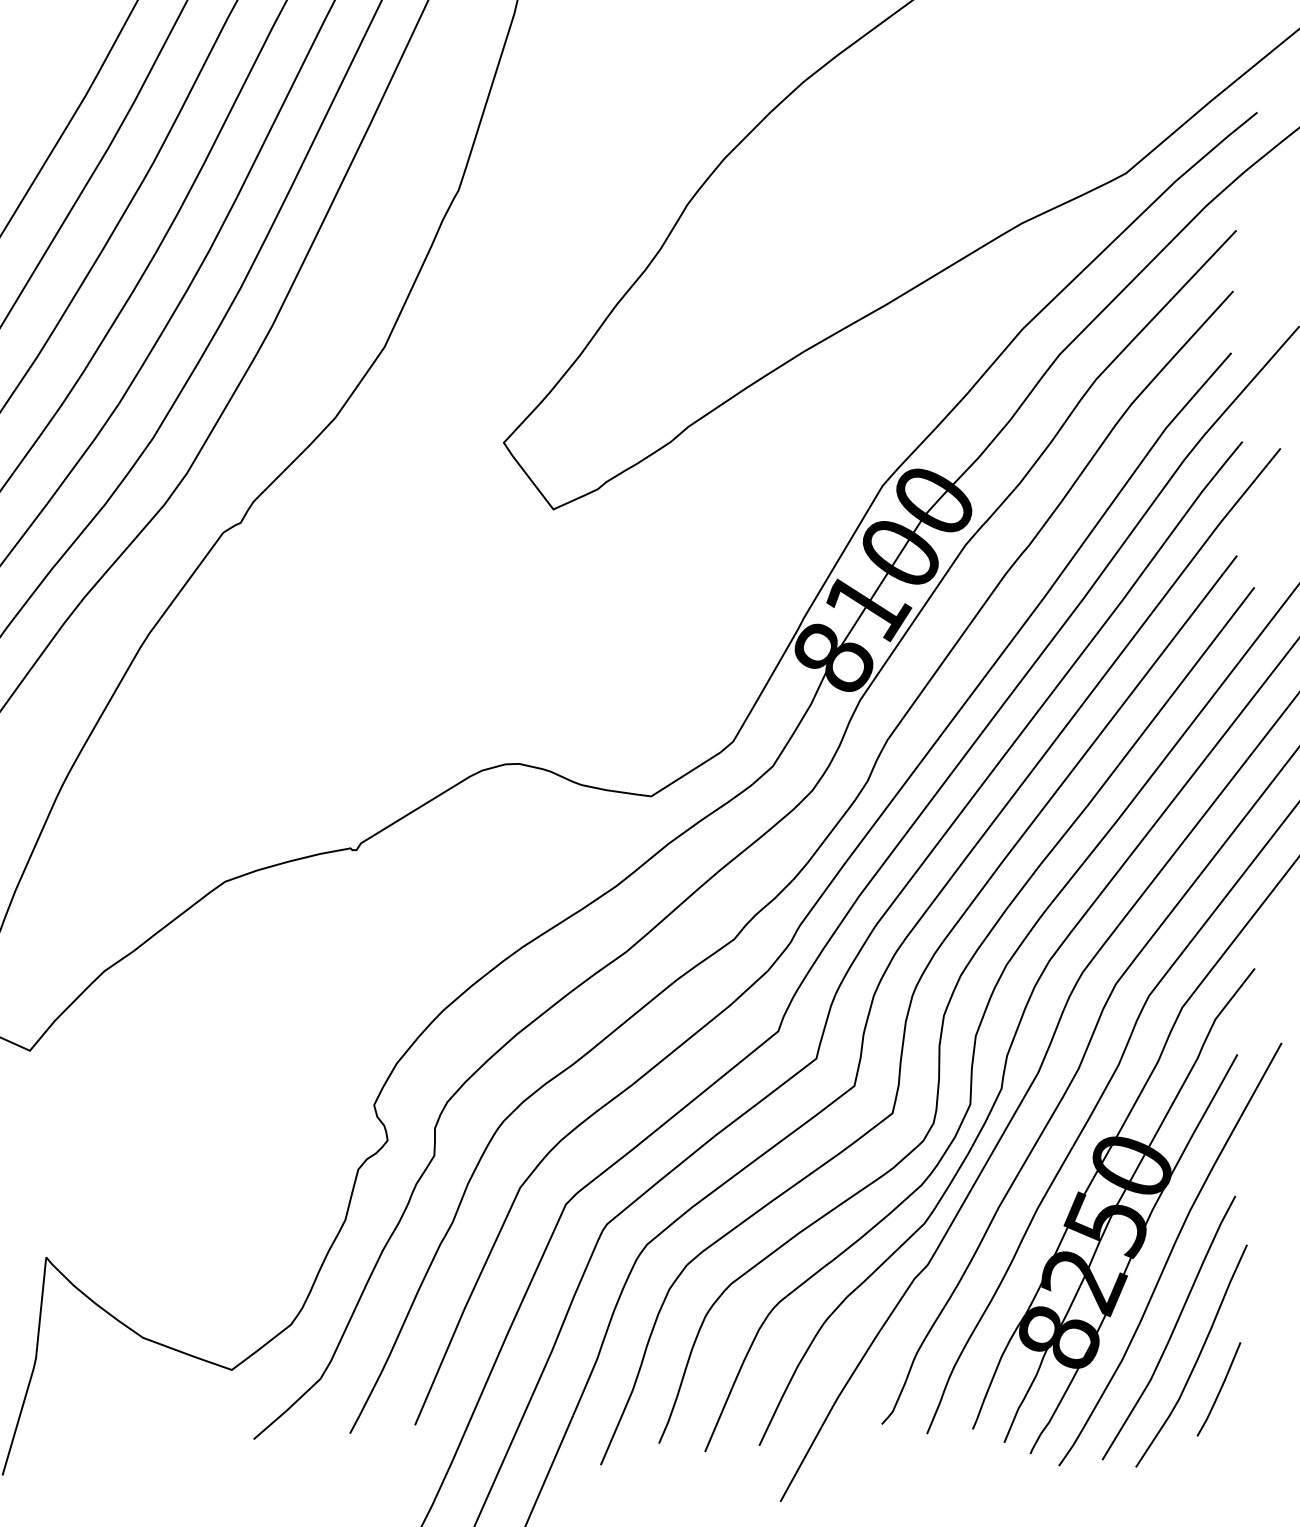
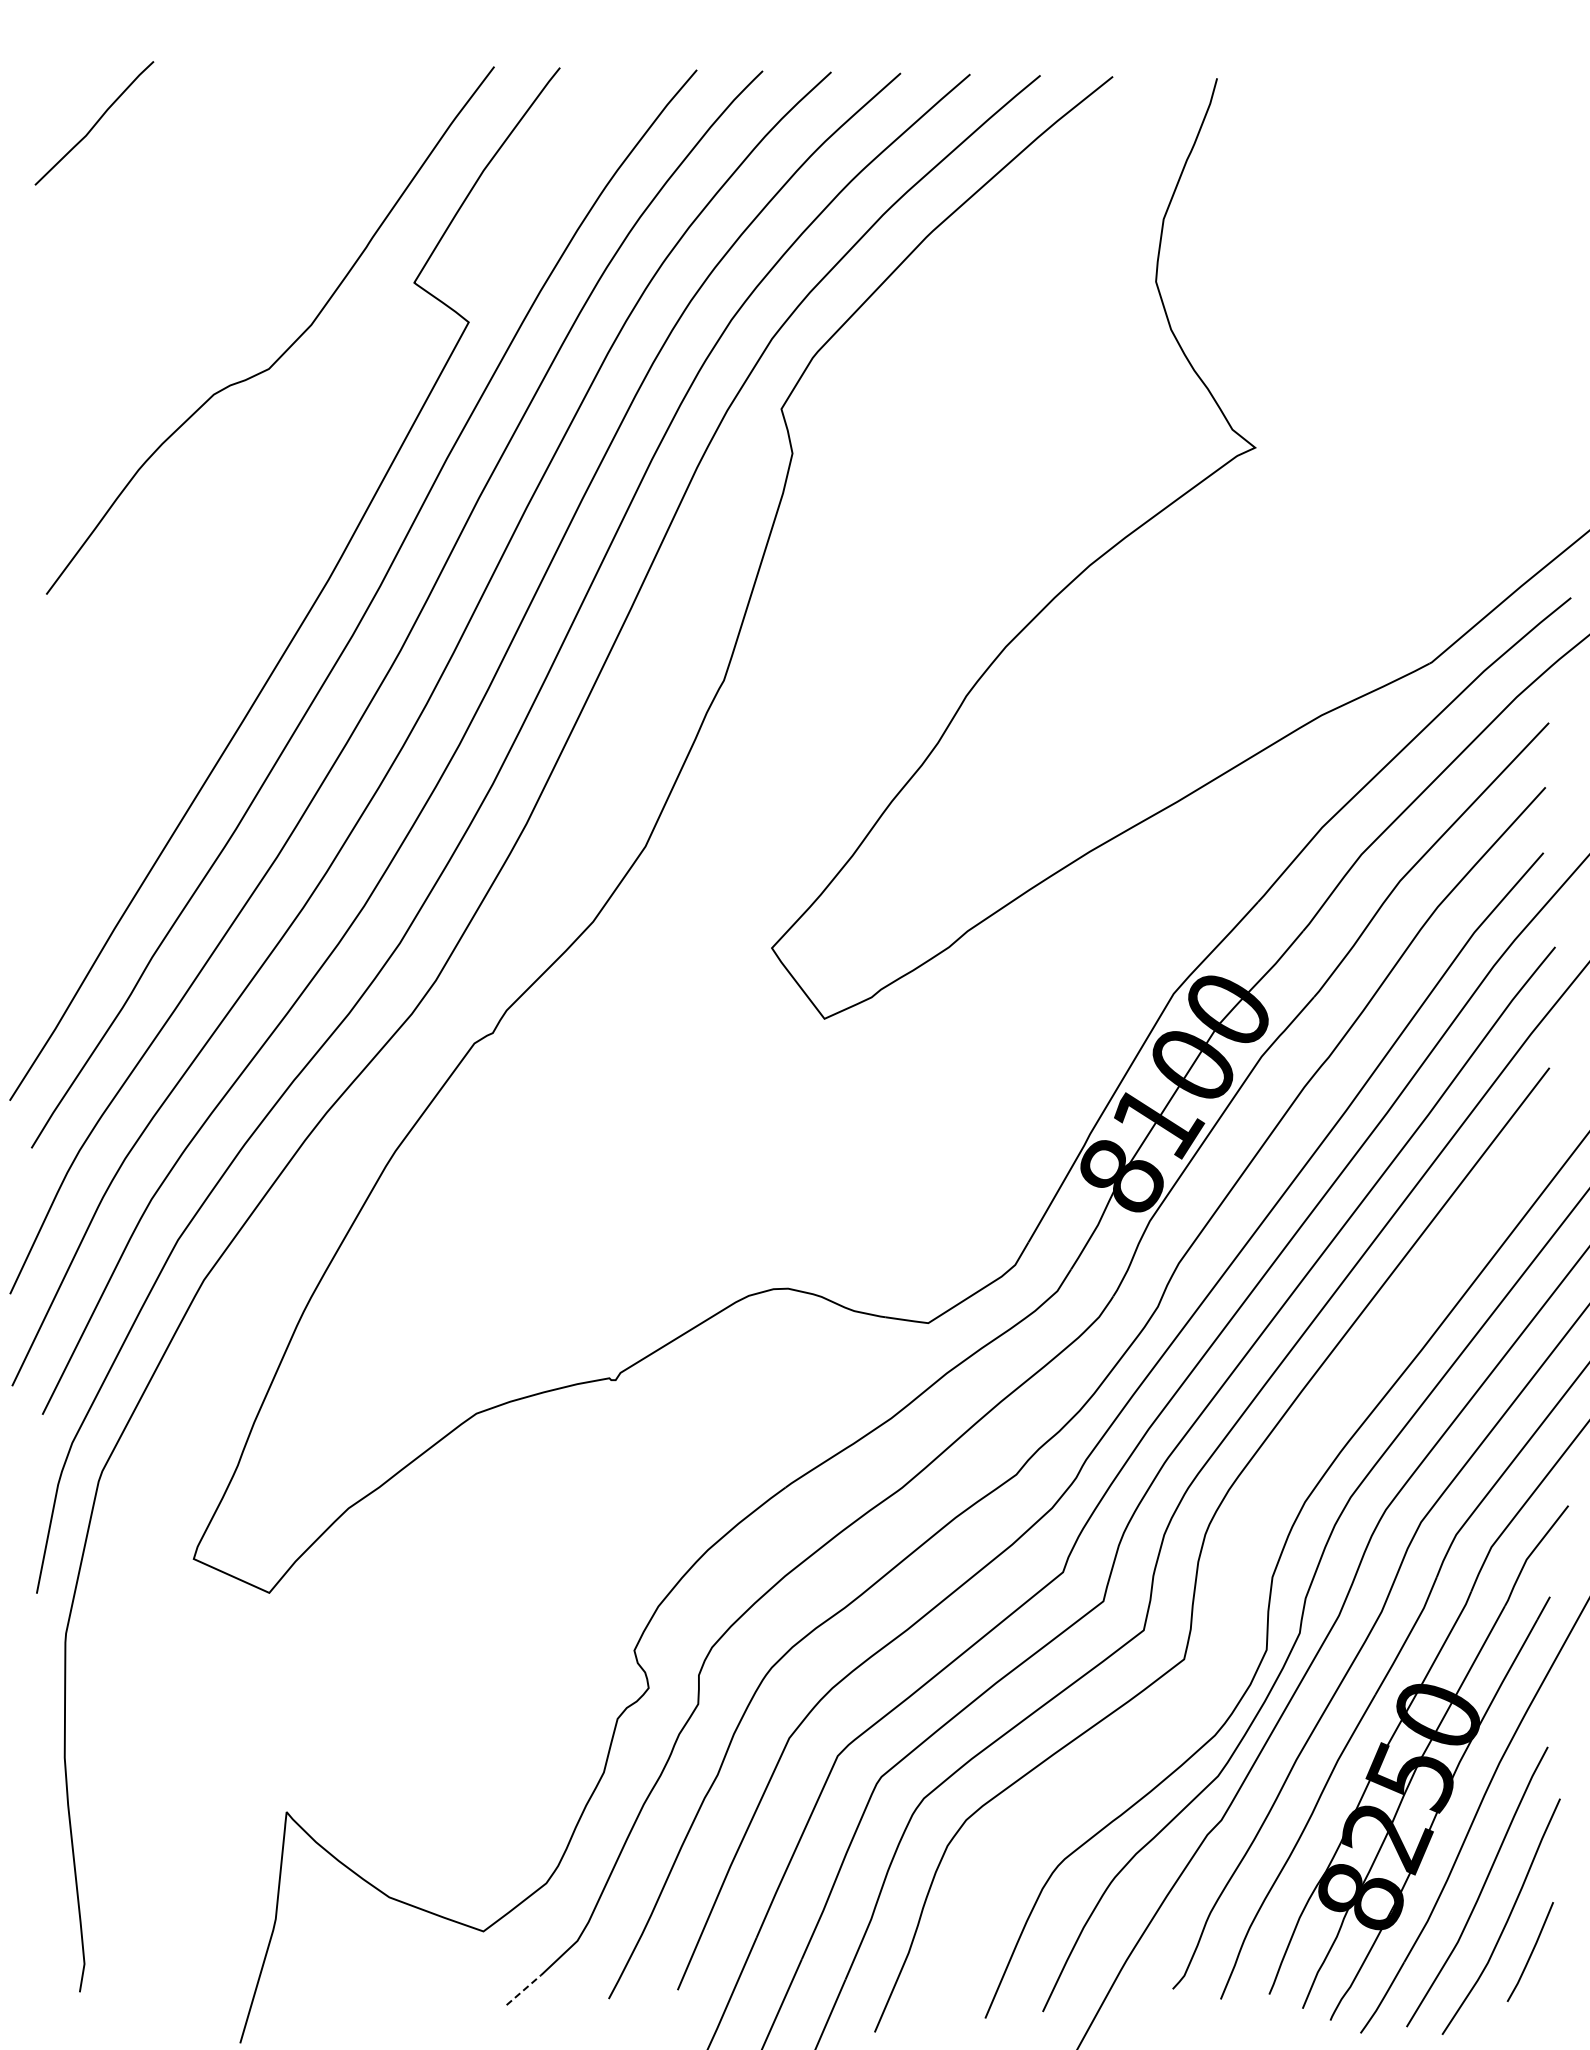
curve: (947, 1009) -> (1242, 1549), removed
line: (269, 1425) -> (523, 1990), solid -> dashed

